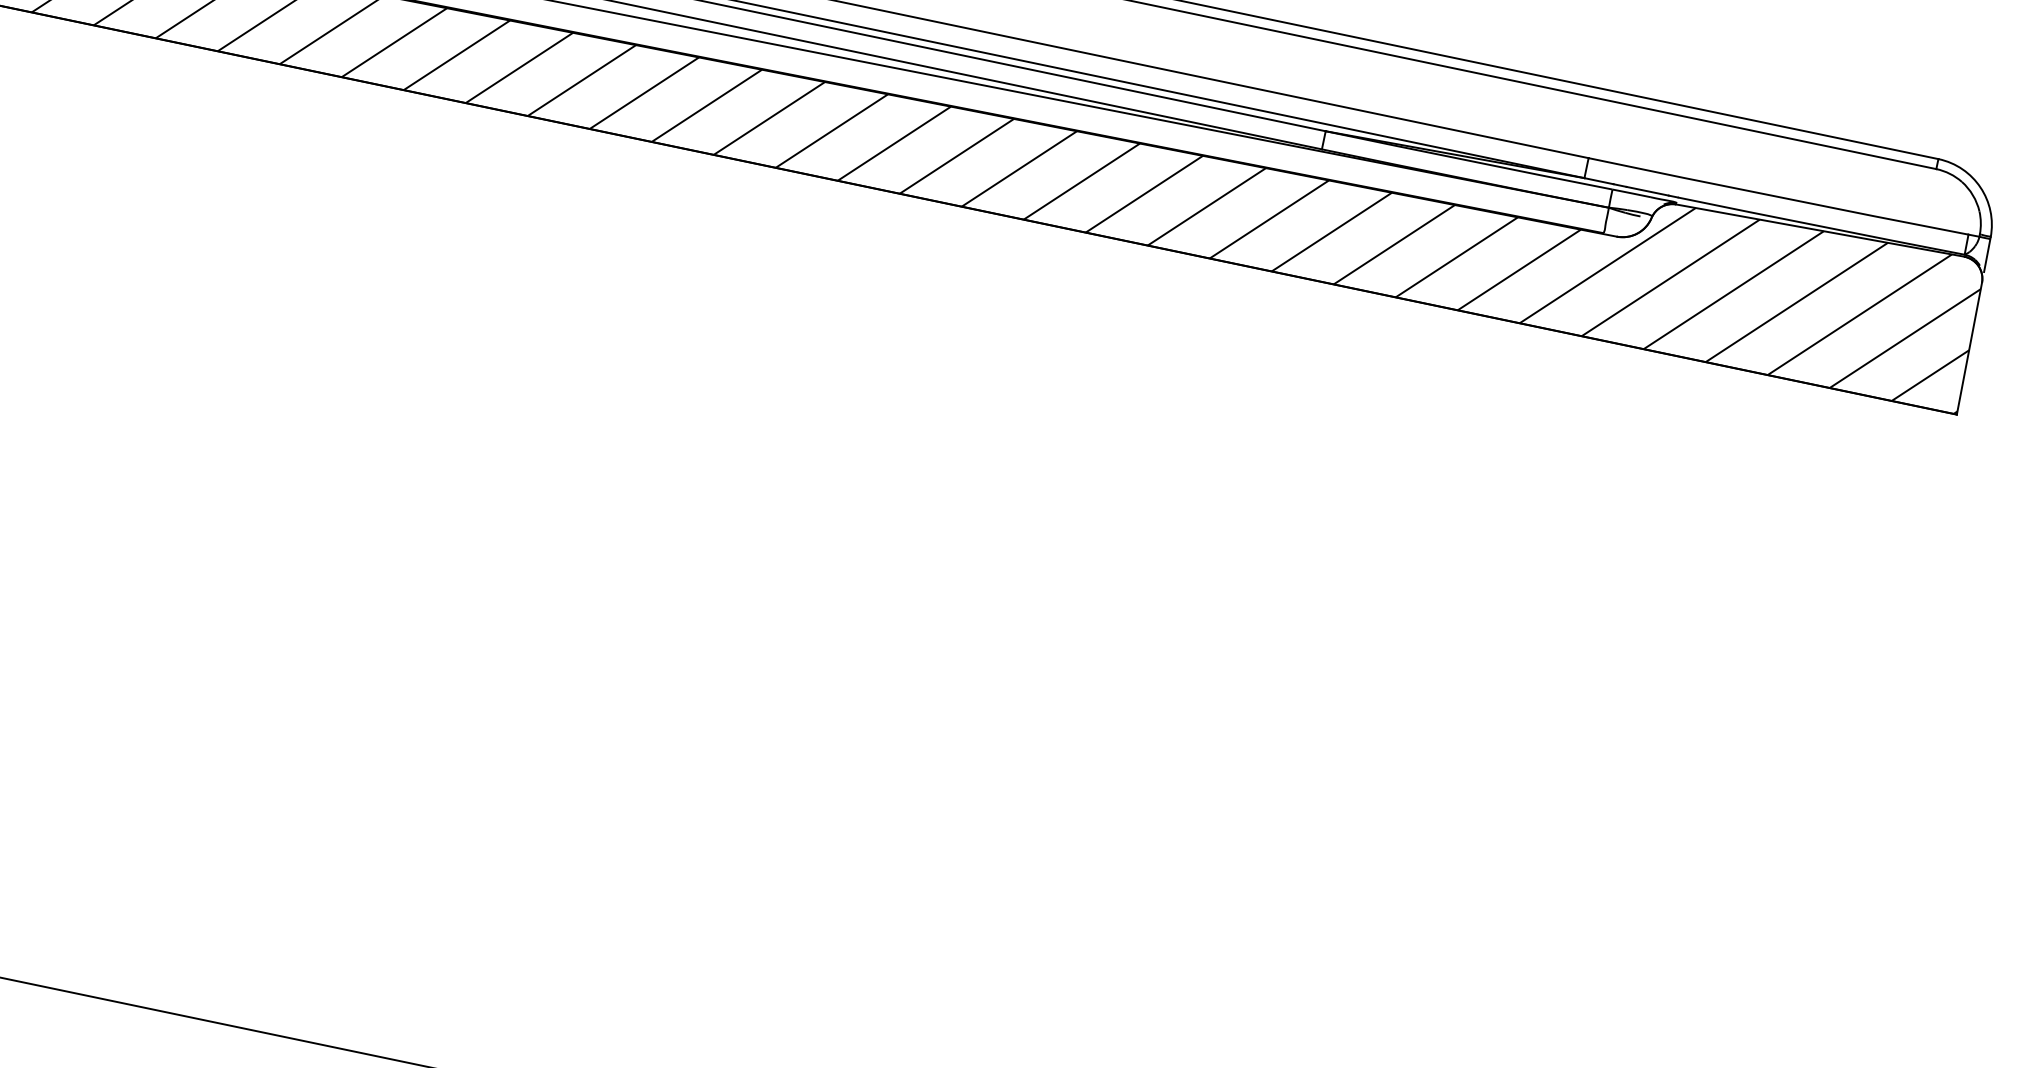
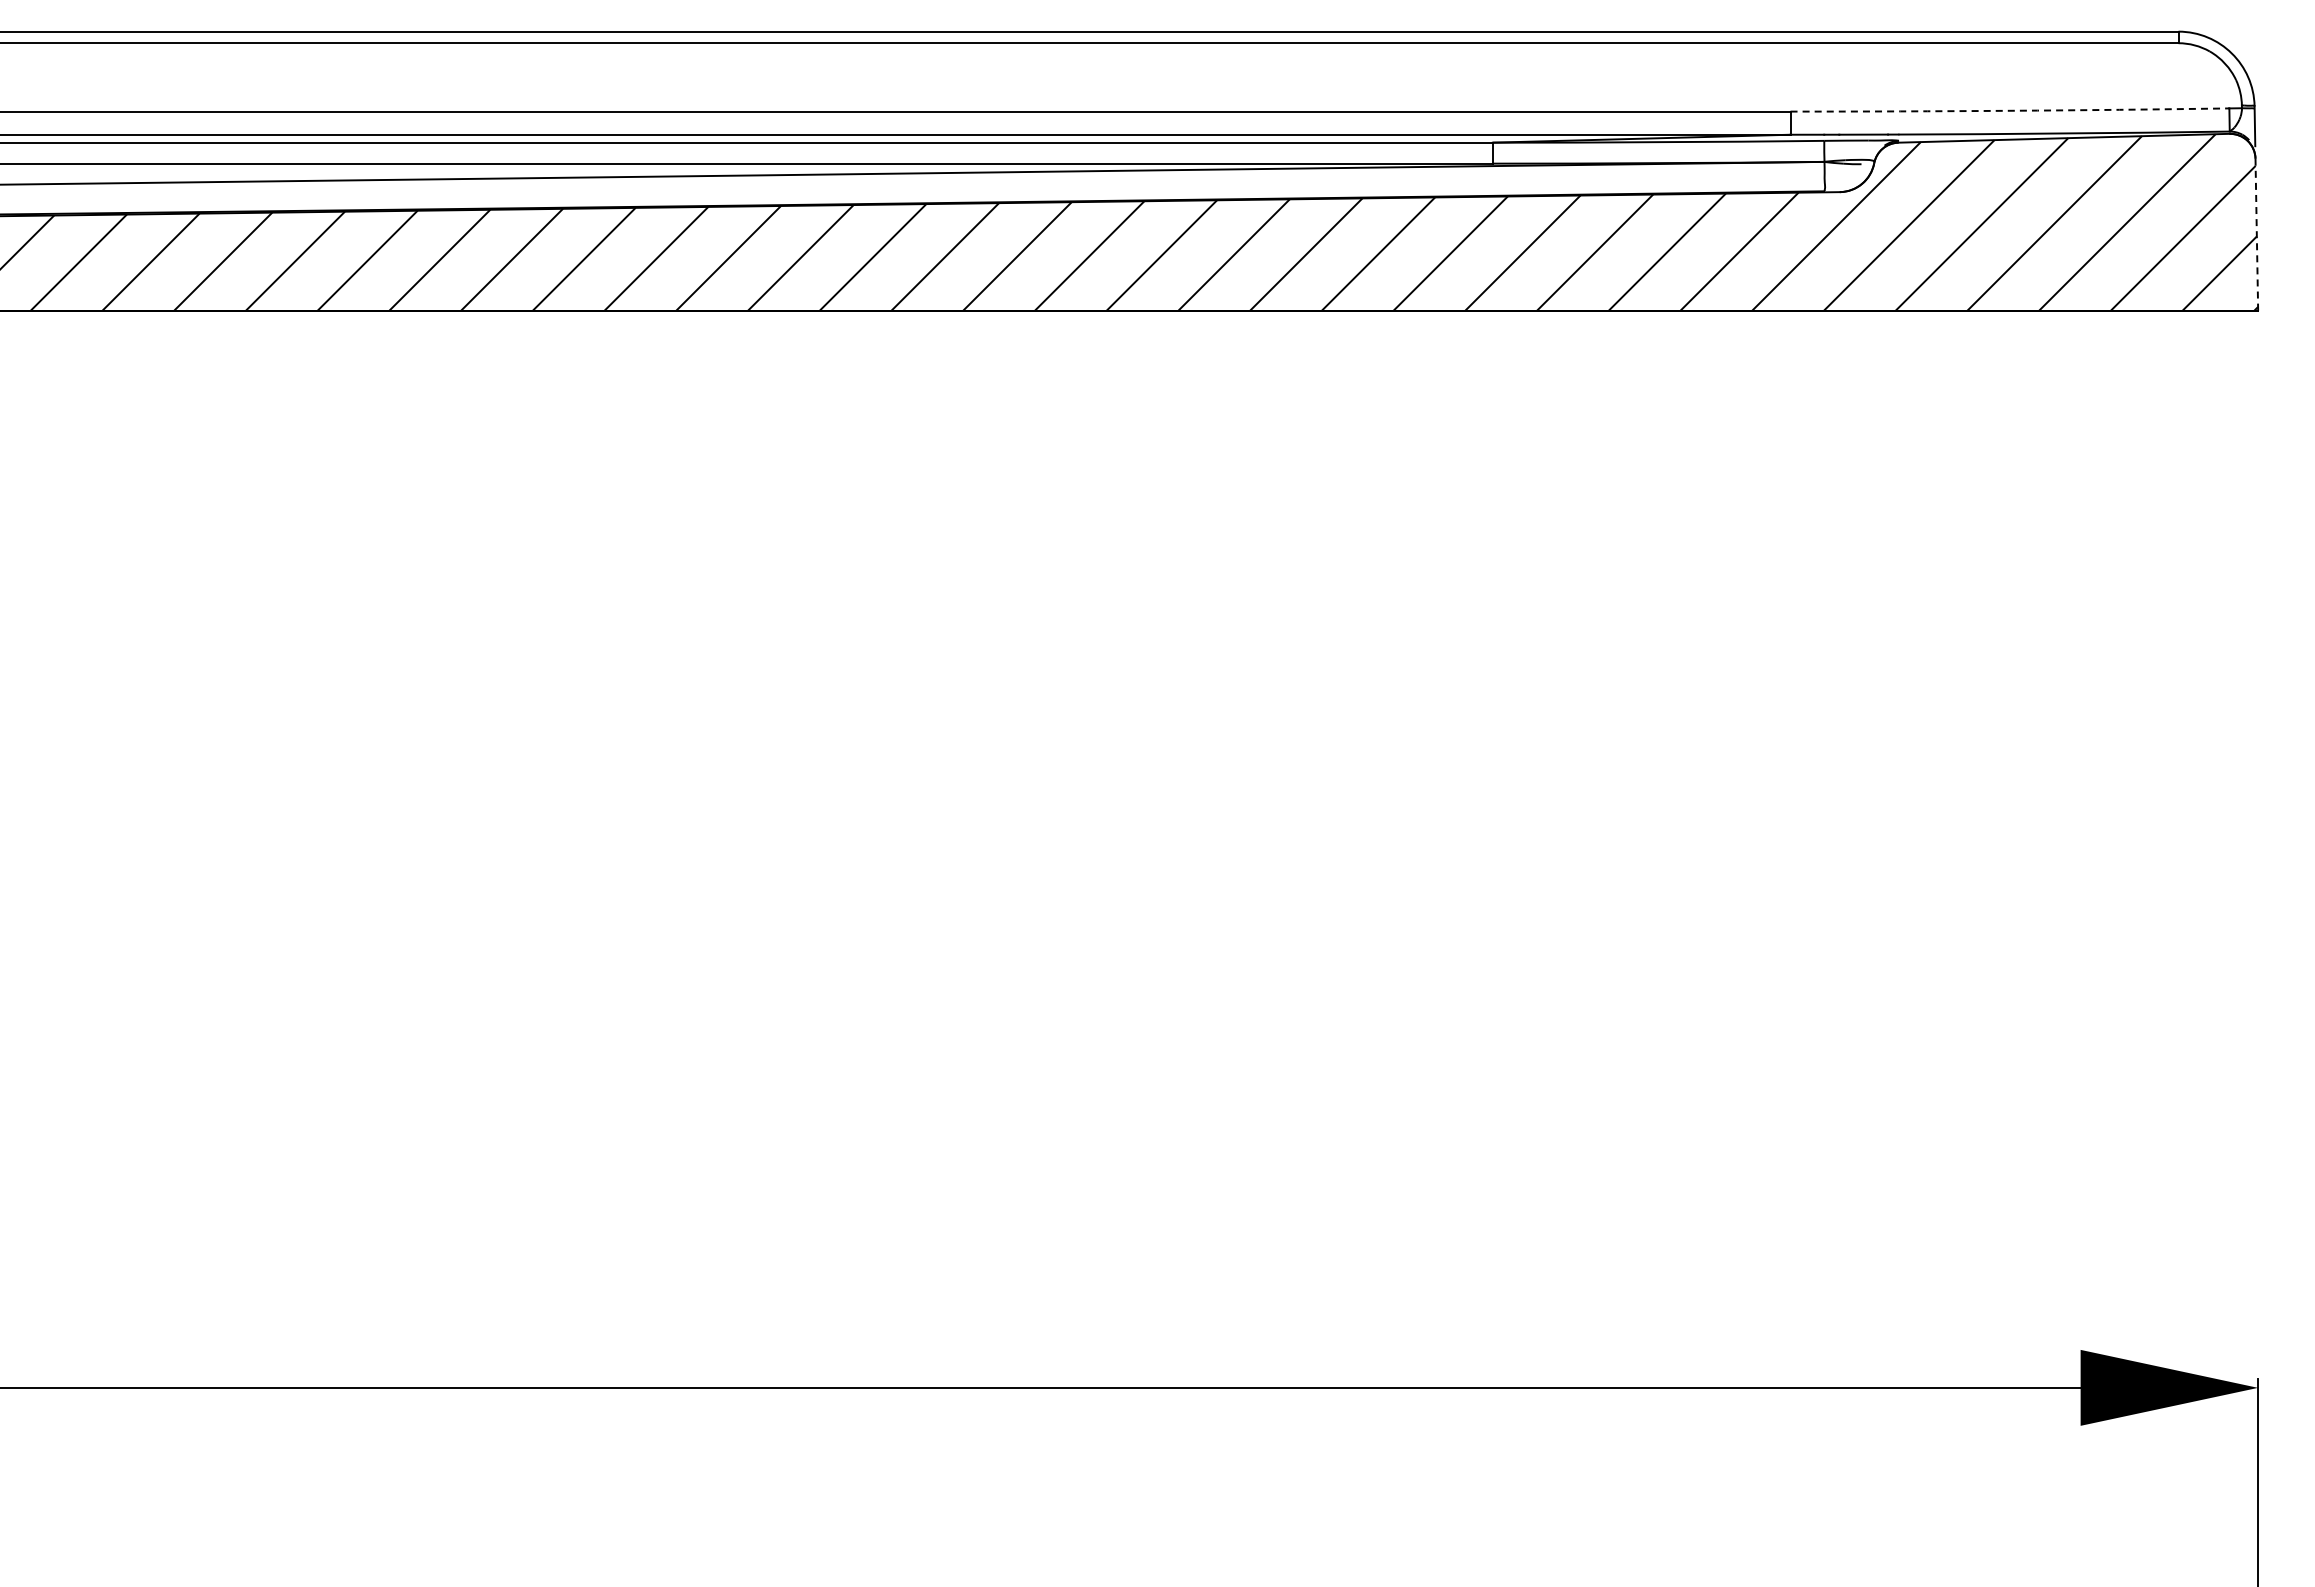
arc: (1778, 196) -> (2009, 110), solid -> dashed
line: (1969, 348) -> (2256, 234), solid -> dashed

